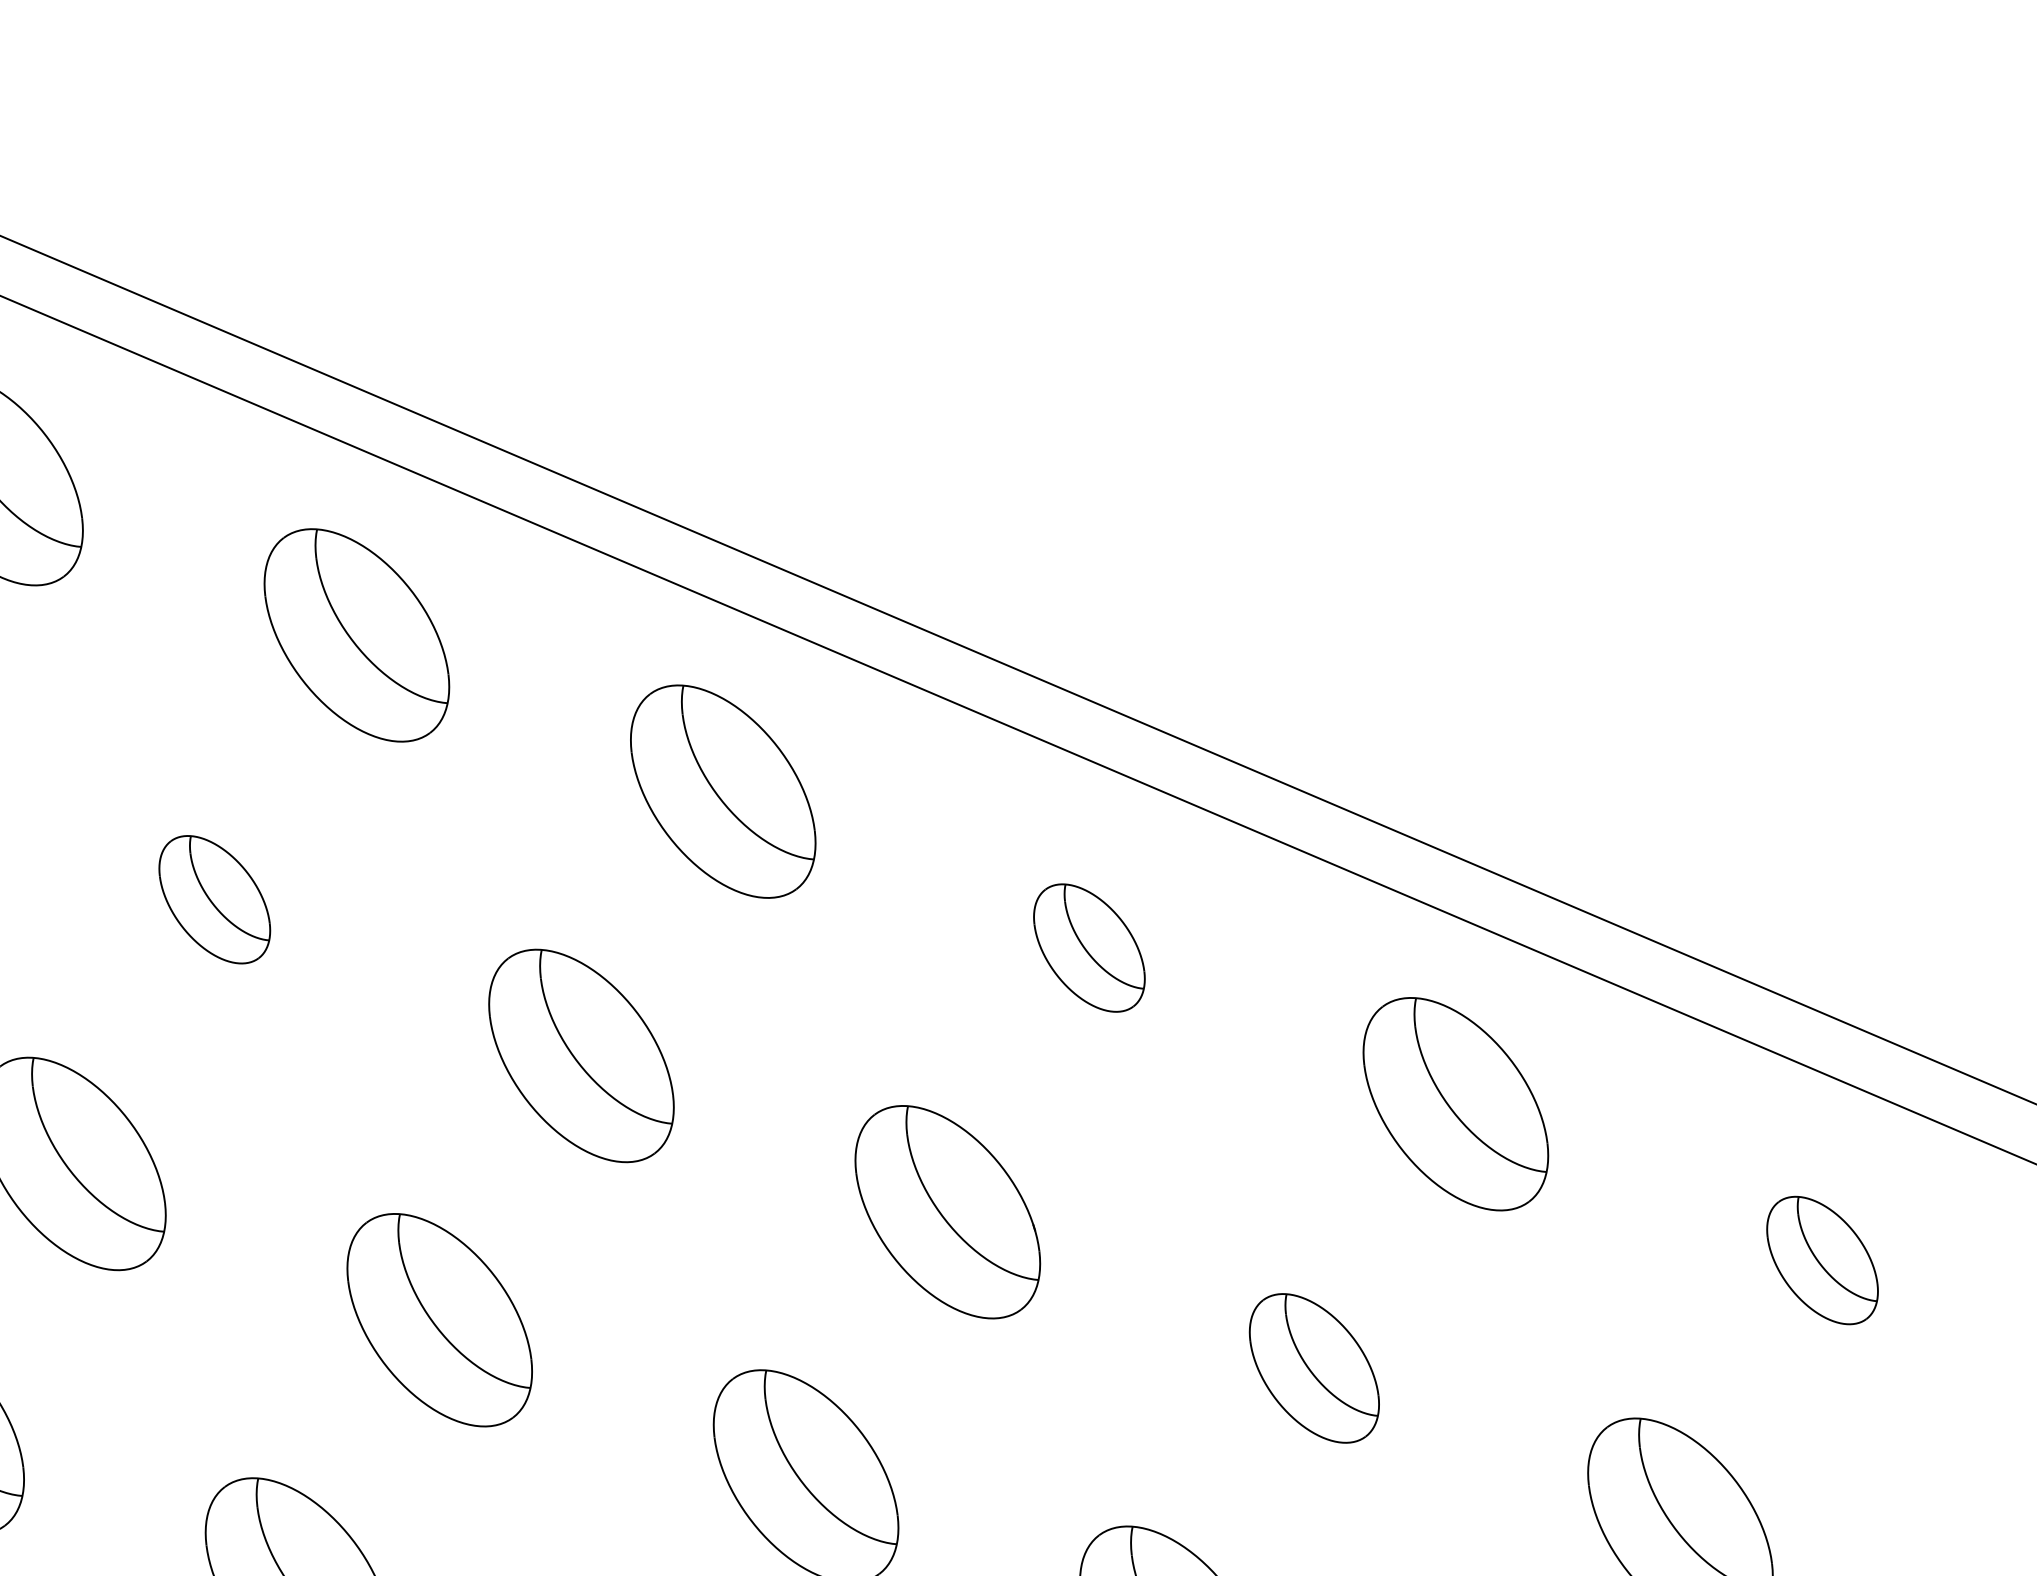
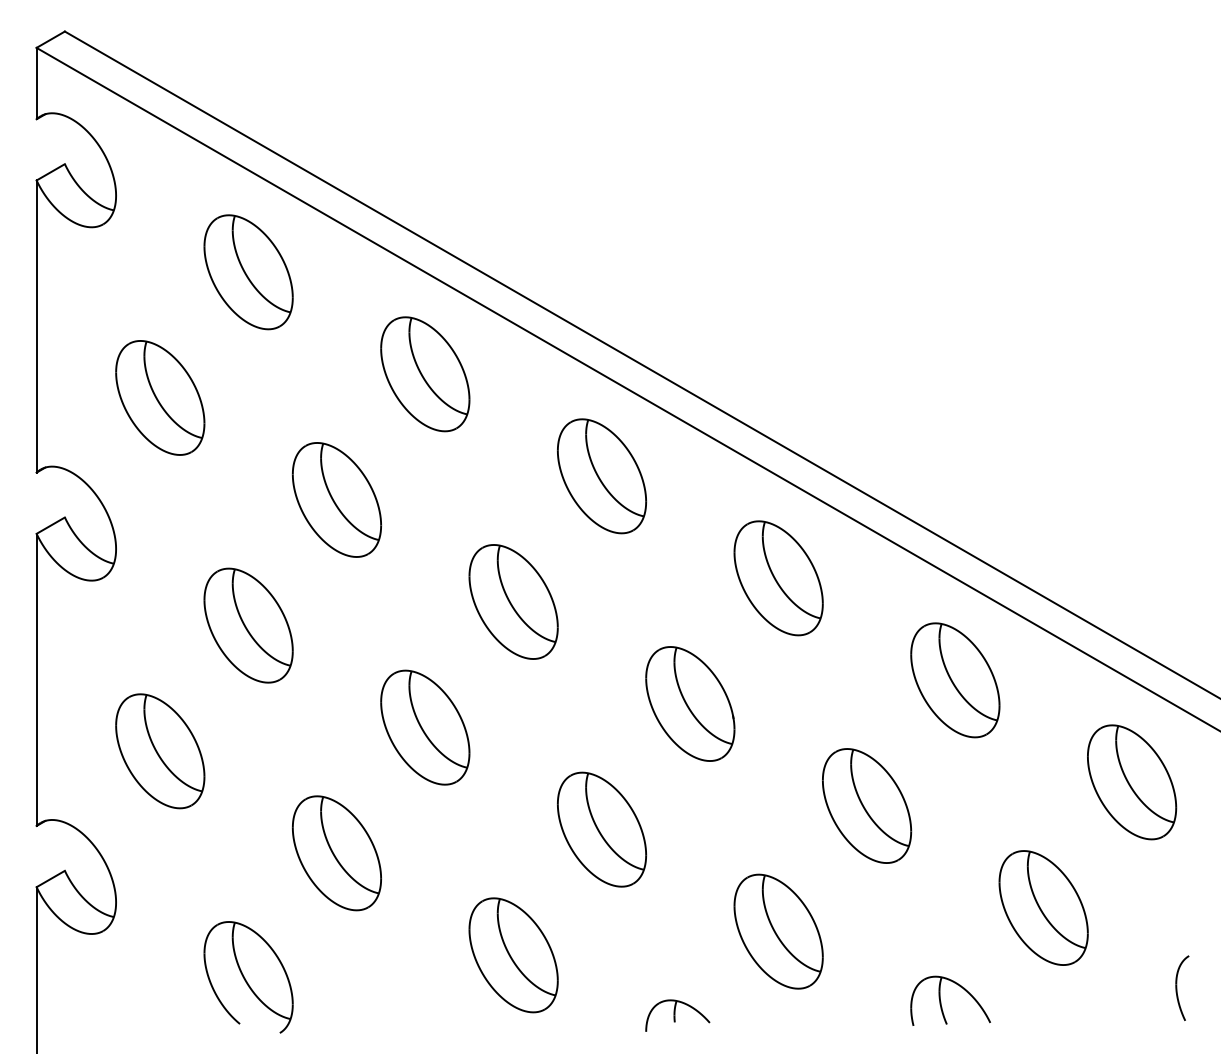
part: (214, 898) -> (336, 499), size x1.67
part: (1089, 948) -> (778, 578), size x1.67
part: (1823, 1260) -> (1132, 782), size x1.67
part: (1314, 1367) -> (867, 805), size x1.43

